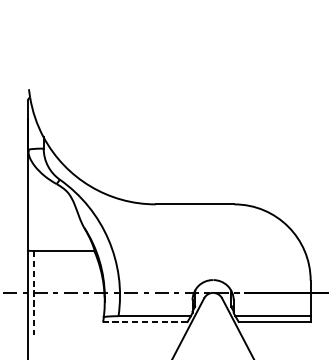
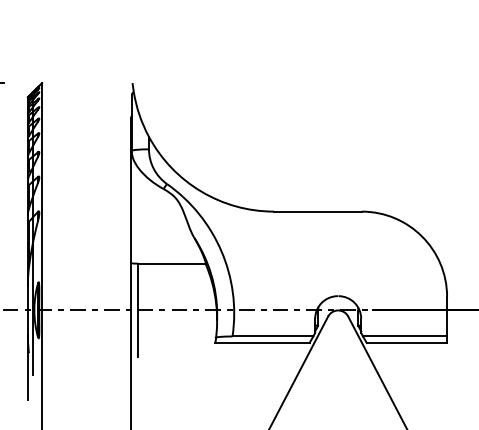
line: (34, 292) -> (138, 310), dashed -> solid
line: (145, 321) -> (262, 342), dashed -> solid

